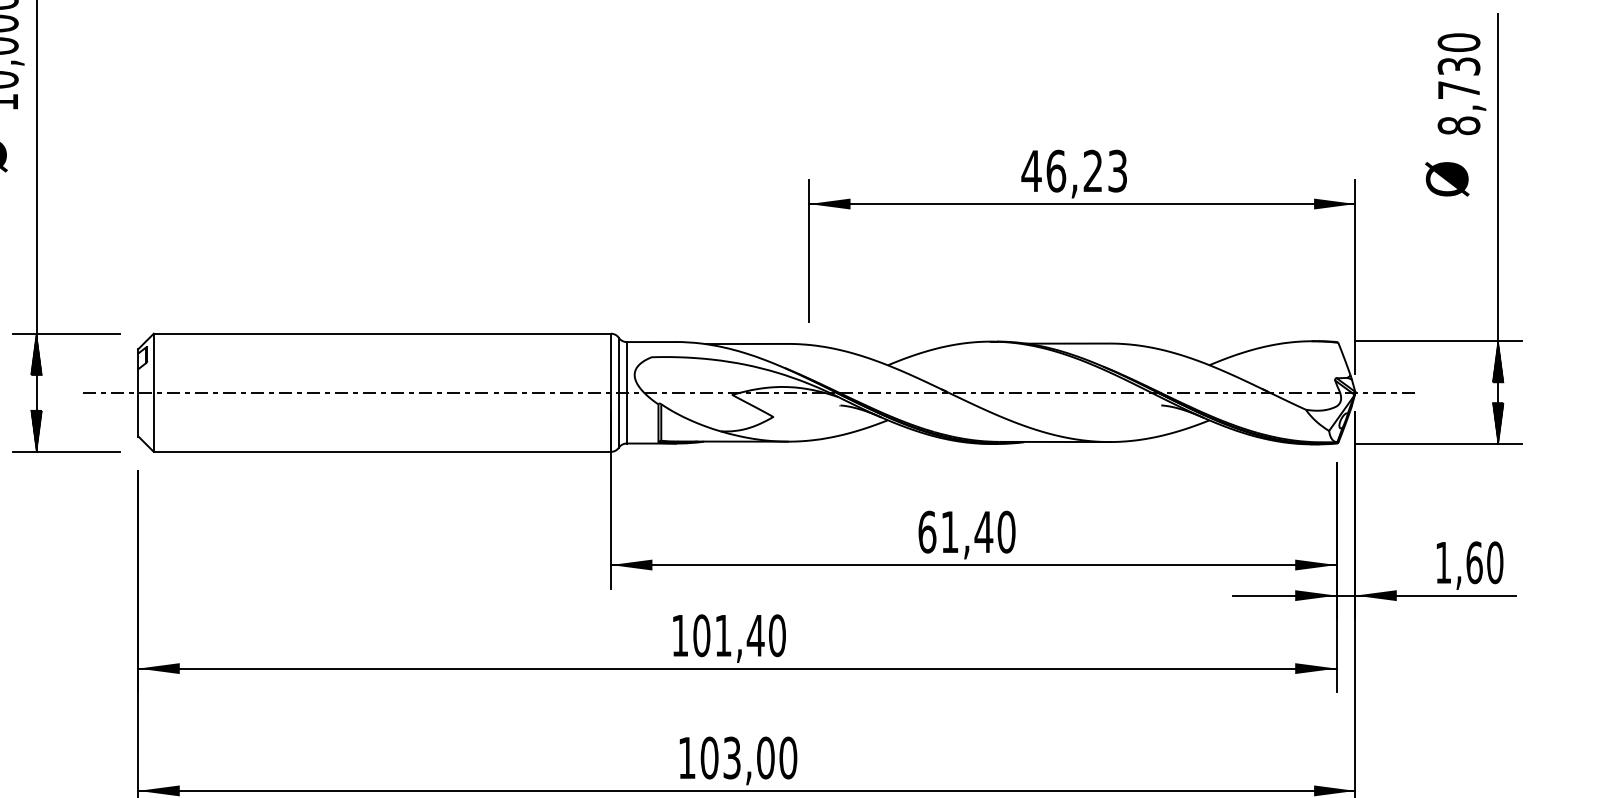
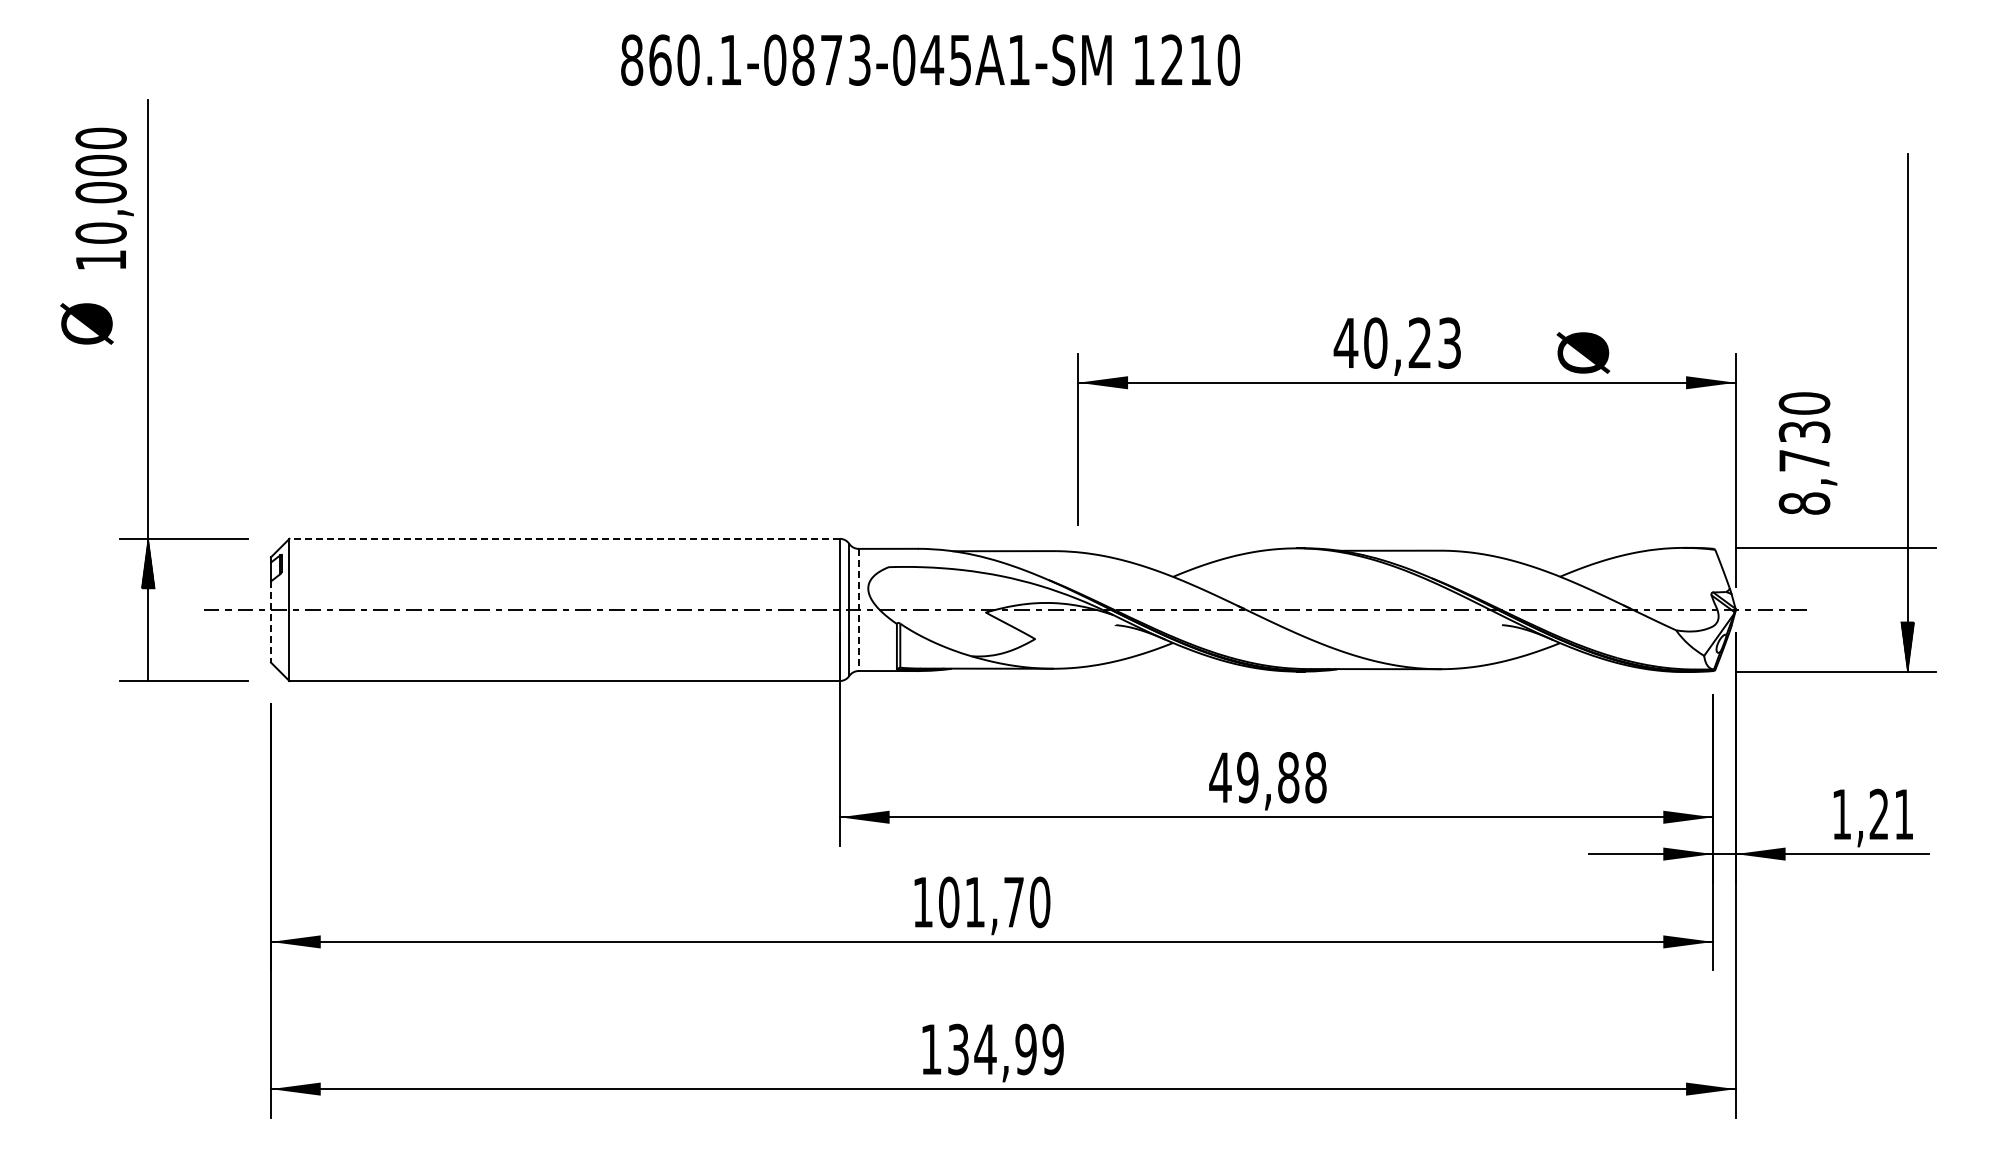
text: (1461, 84) -> (1807, 453), moved
text: (1056, 170) -> (1375, 342), 46,23 -> 40,23
text: (1447, 178) -> (1583, 352), moved
line: (382, 333) -> (564, 538), solid -> dashed
hatch: (1498, 361) -> (1907, 572), removed
line: (626, 393) -> (858, 610), solid -> dashed
line: (138, 403) -> (270, 622), solid -> dashed
hatch: (35, 430) -> (147, 655), removed
text: (966, 532) -> (1267, 777), 61,40 -> 49,88
text: (1484, 562) -> (1891, 814), 1,60 -> 1,21
text: (755, 635) -> (1013, 902), 101,40 -> 101,70
text: (748, 757) -> (1005, 1049), 103,00 -> 134,99

